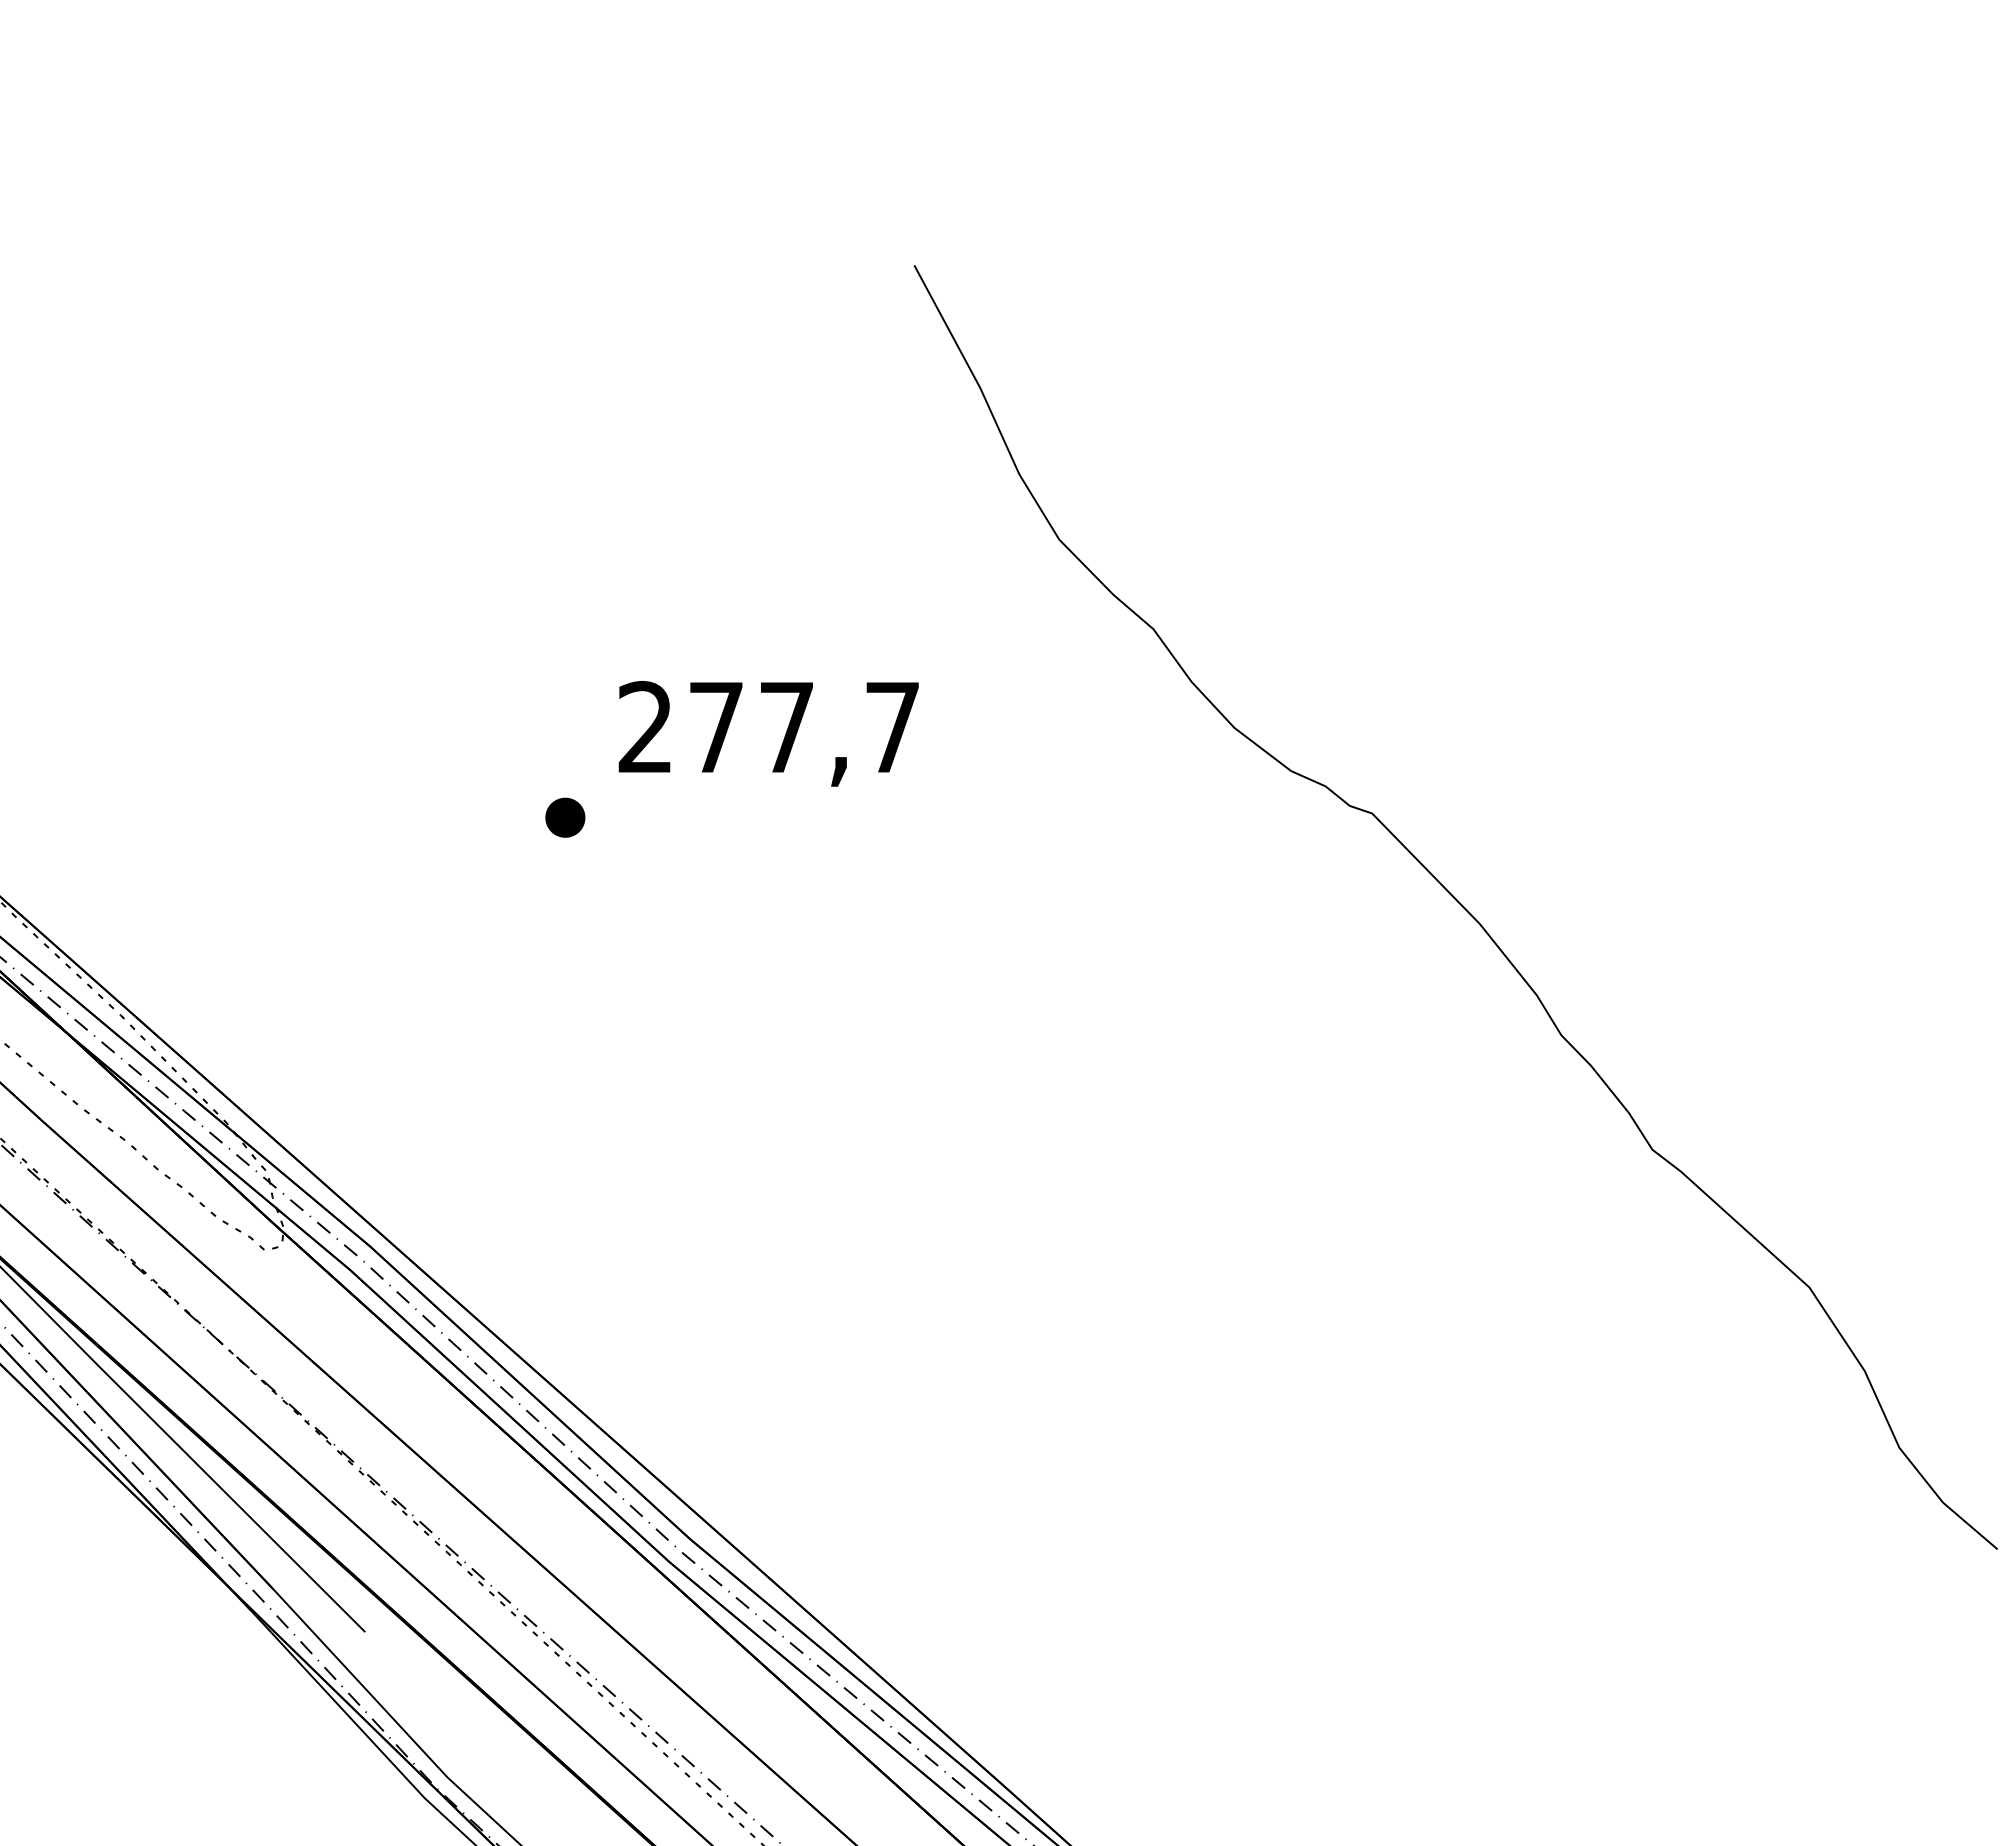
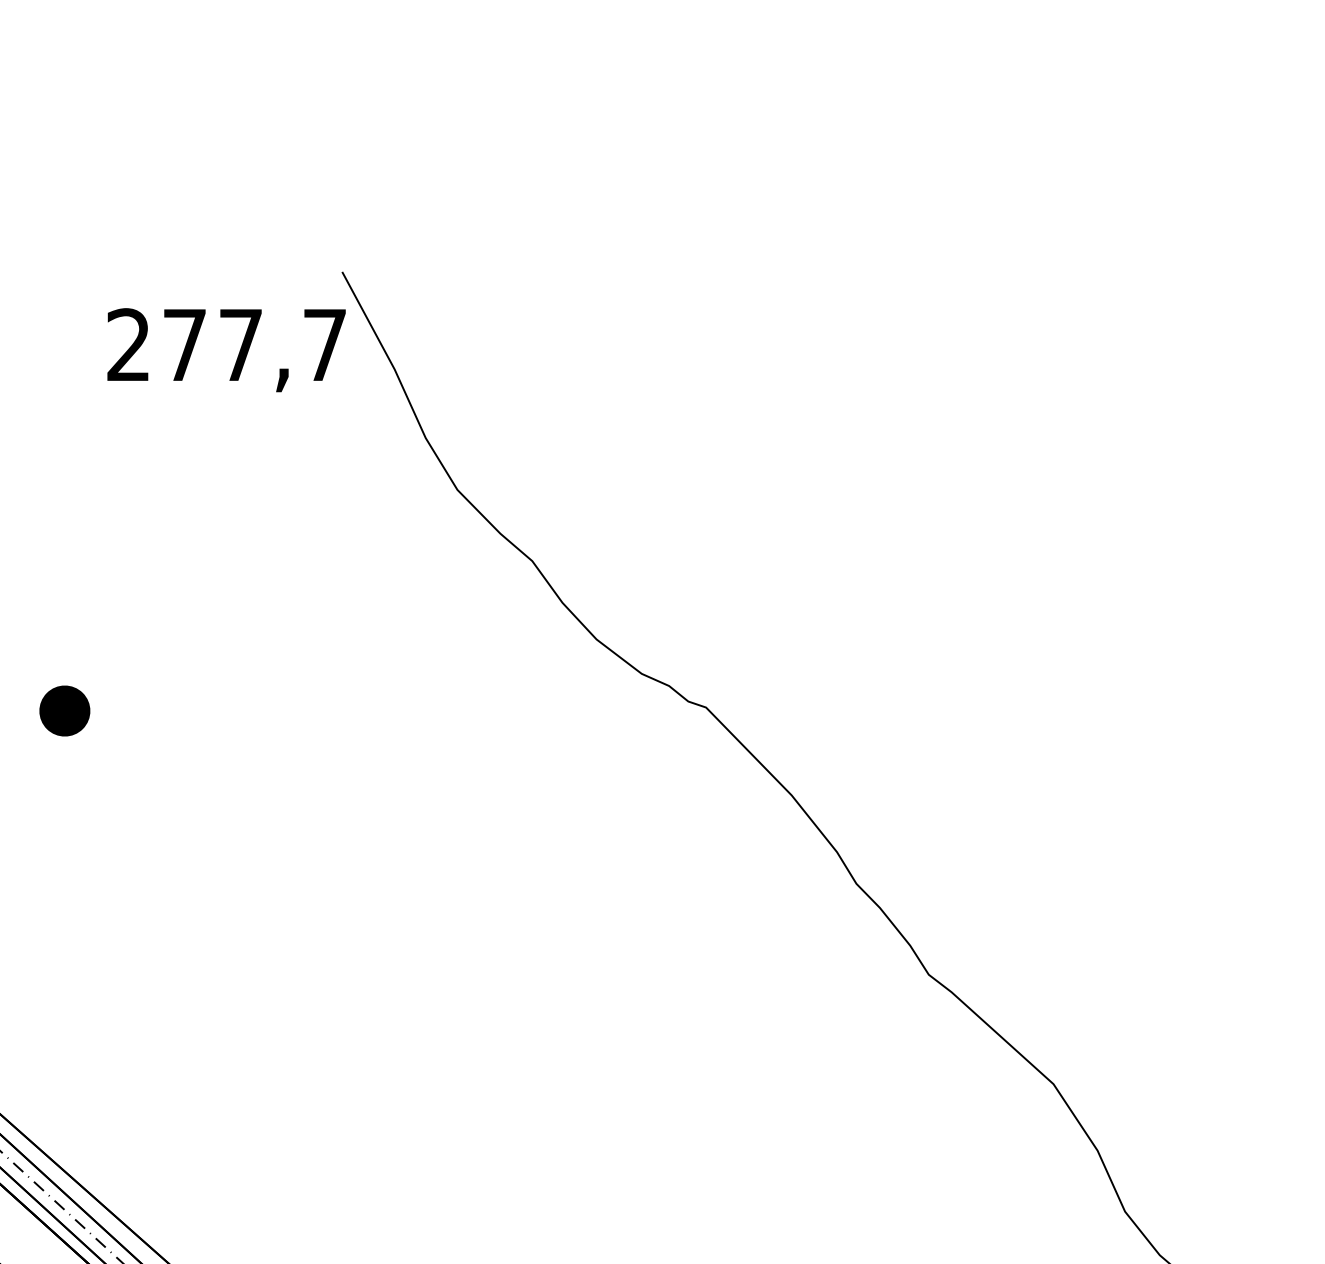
text: (768, 733) -> (226, 349), moved
part: (565, 817) -> (65, 710), size x1.6

